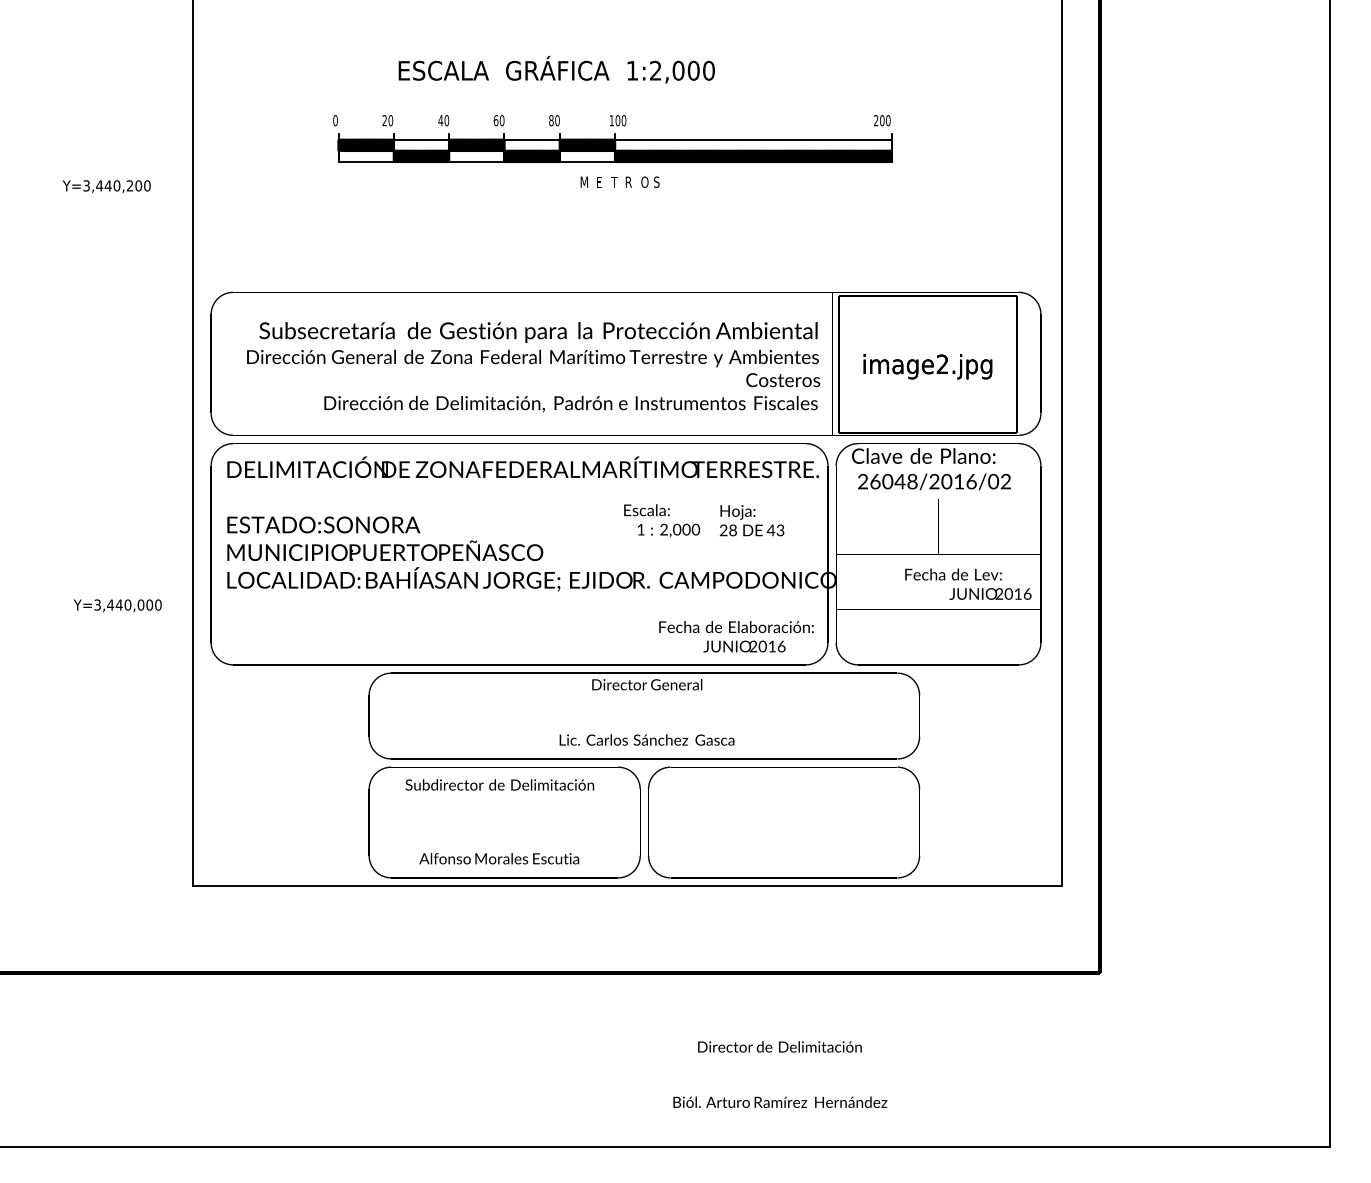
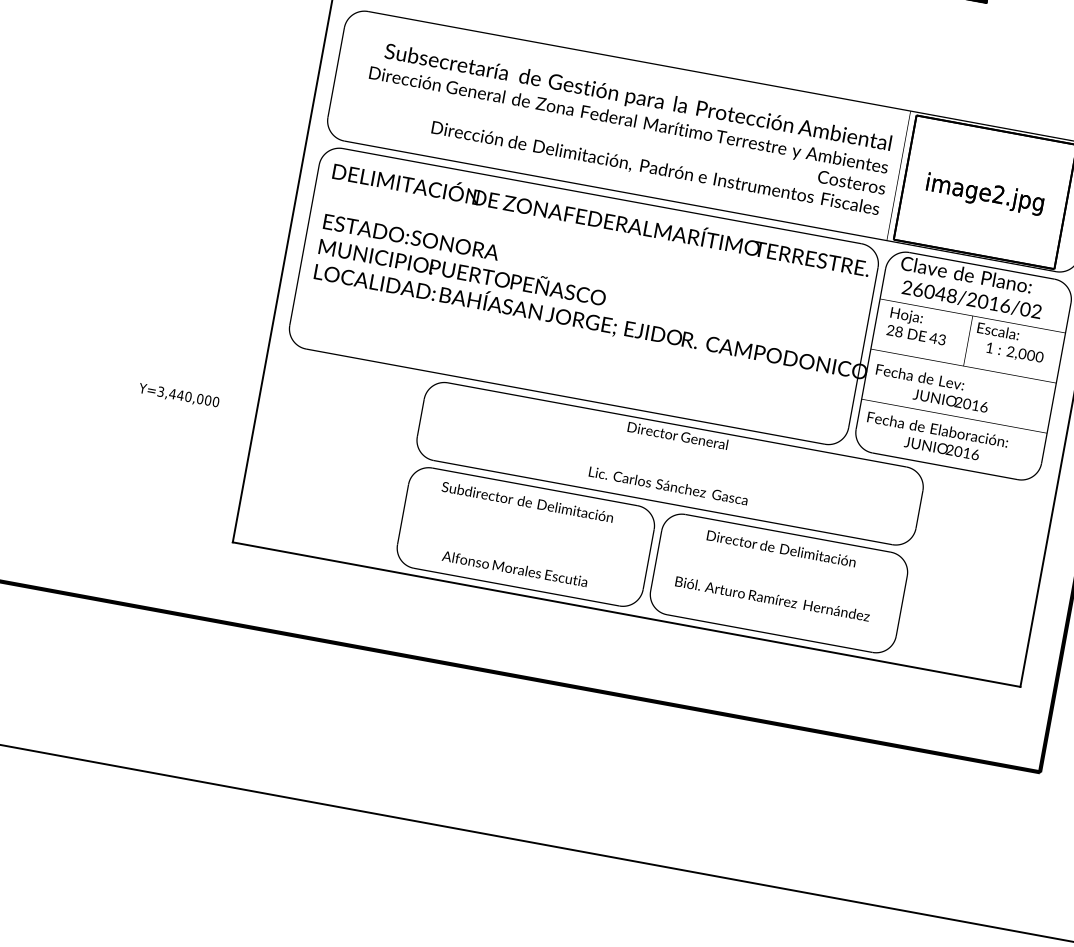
text: (662, 520) -> (1010, 343), moved
text: (751, 520) -> (917, 326), moved
text: (968, 583) -> (932, 387), moved
text: (117, 605) -> (178, 395), moved
text: (736, 636) -> (936, 438), moved
text: (780, 1074) -> (777, 573), moved

